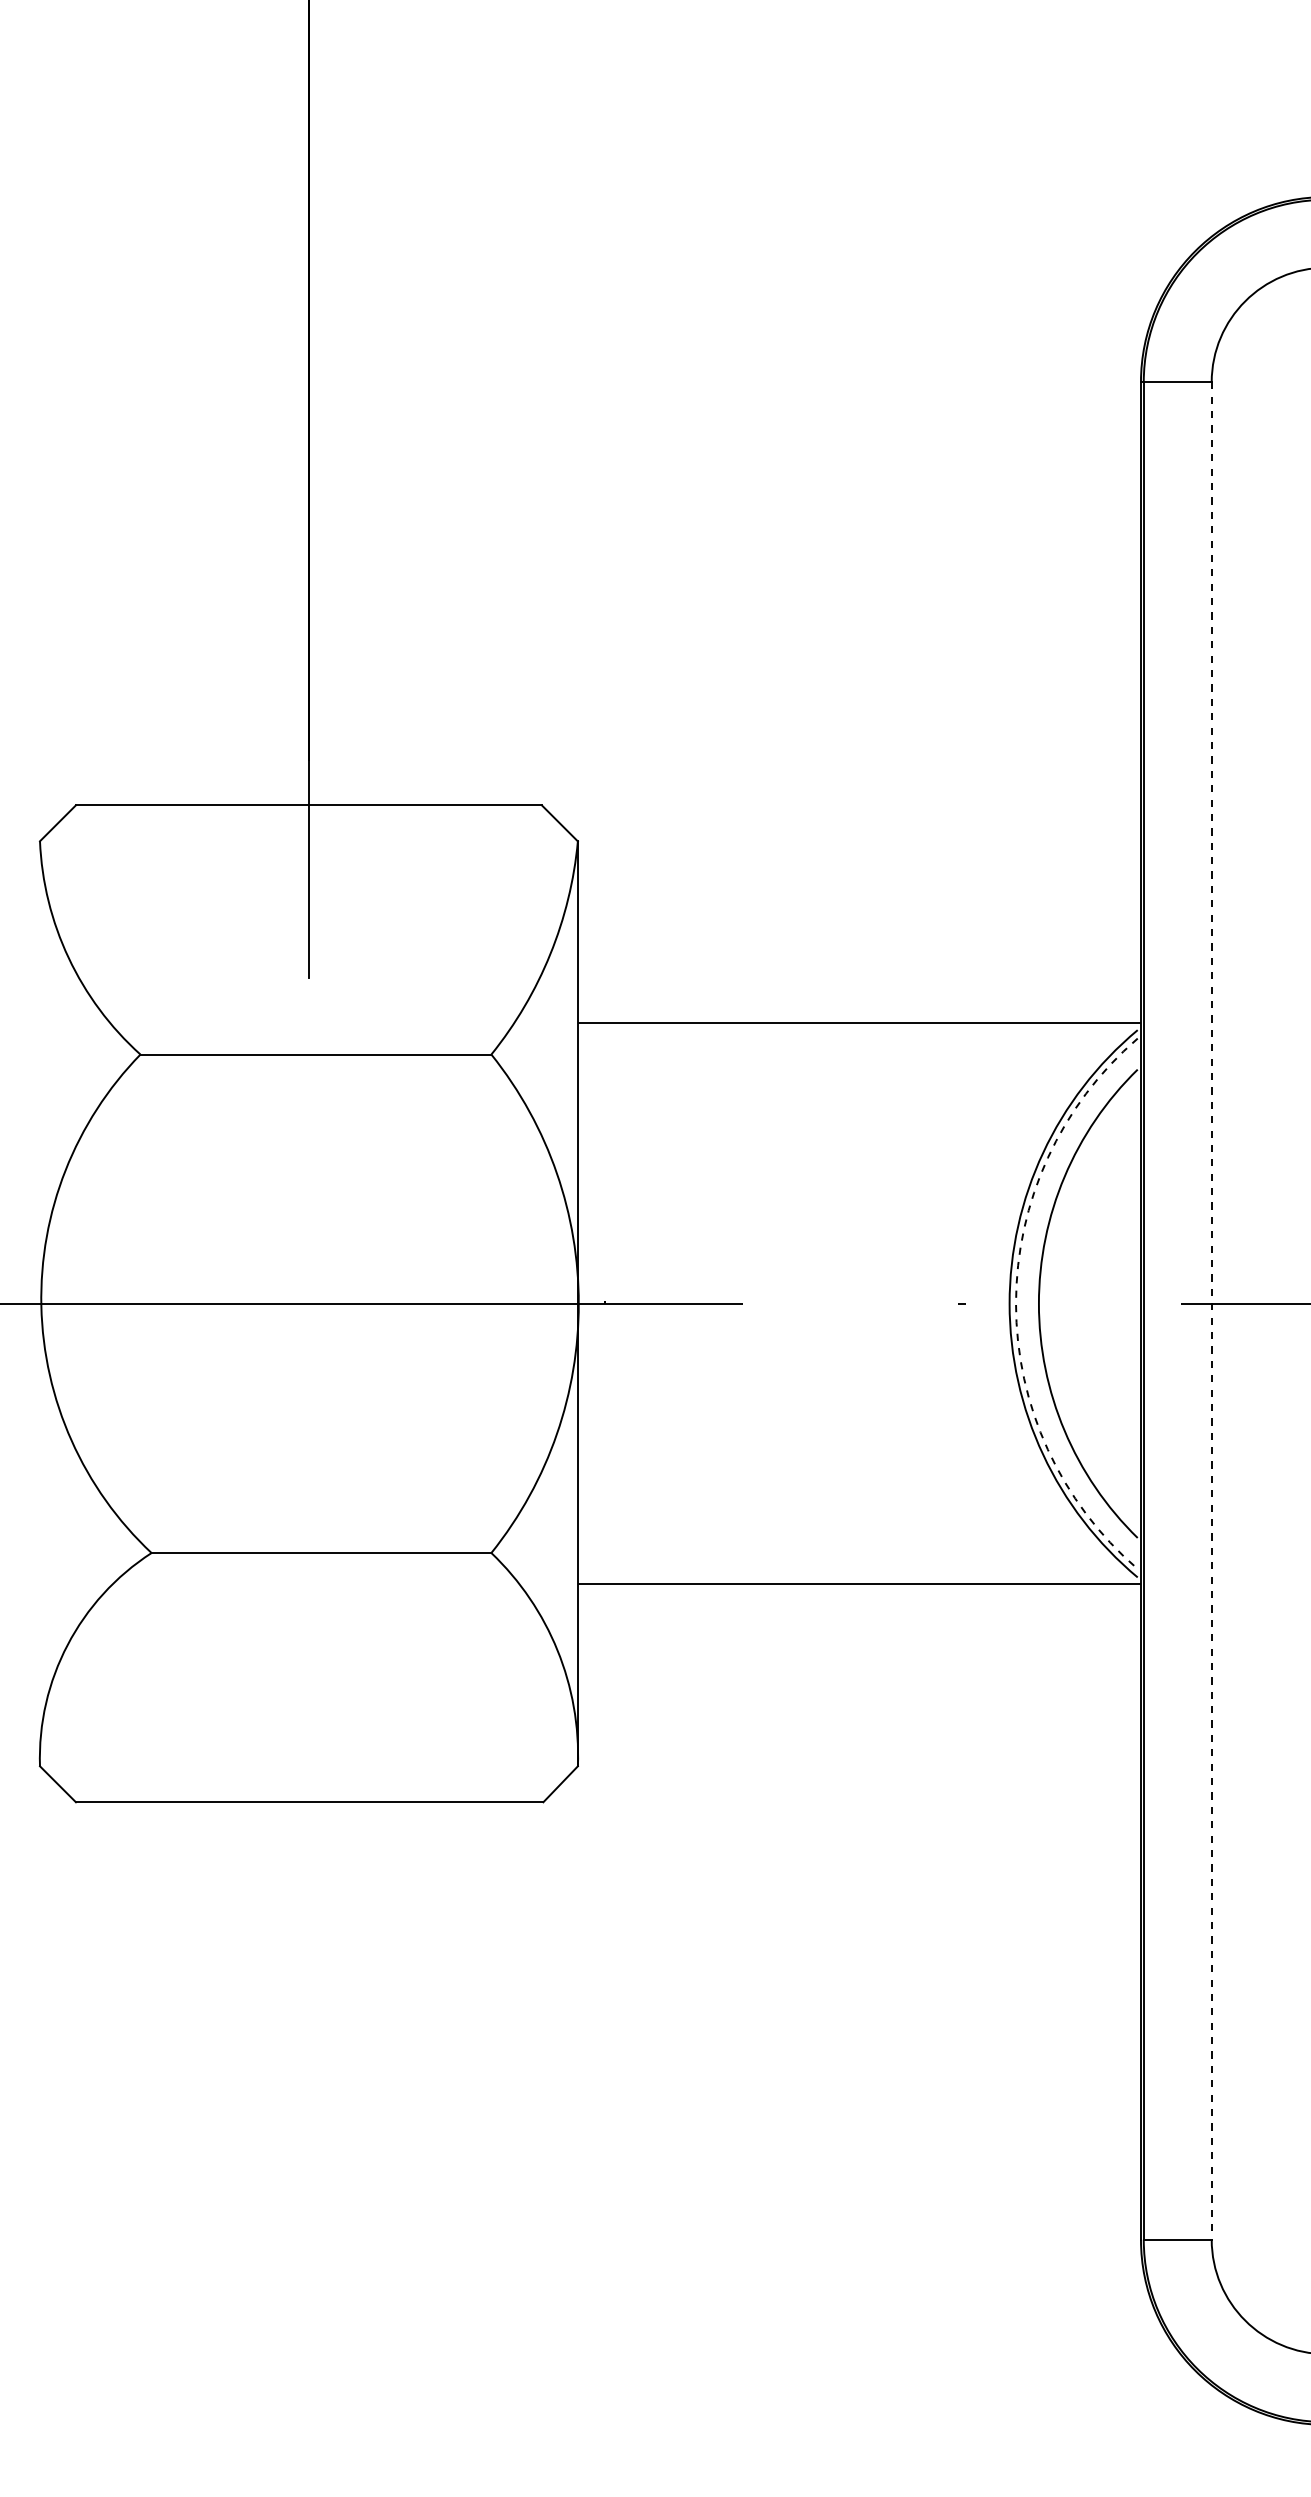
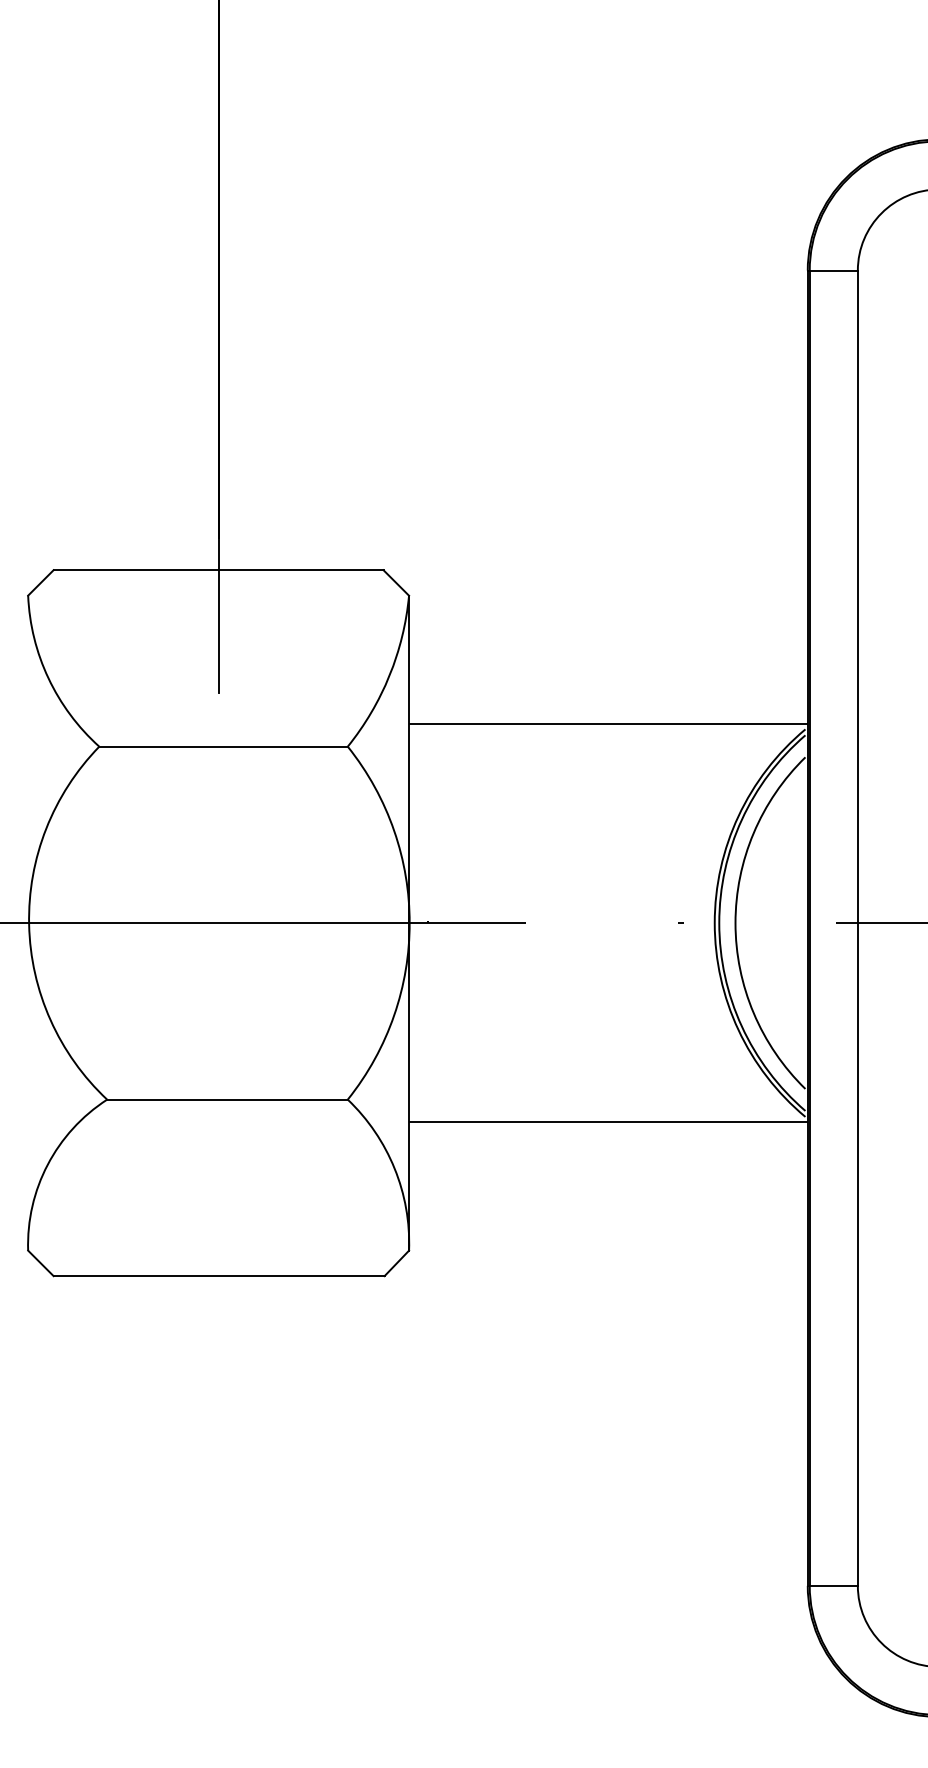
arc: (1016, 1303) -> (719, 922), dashed -> solid
line: (1211, 1310) -> (857, 927), dashed -> solid

